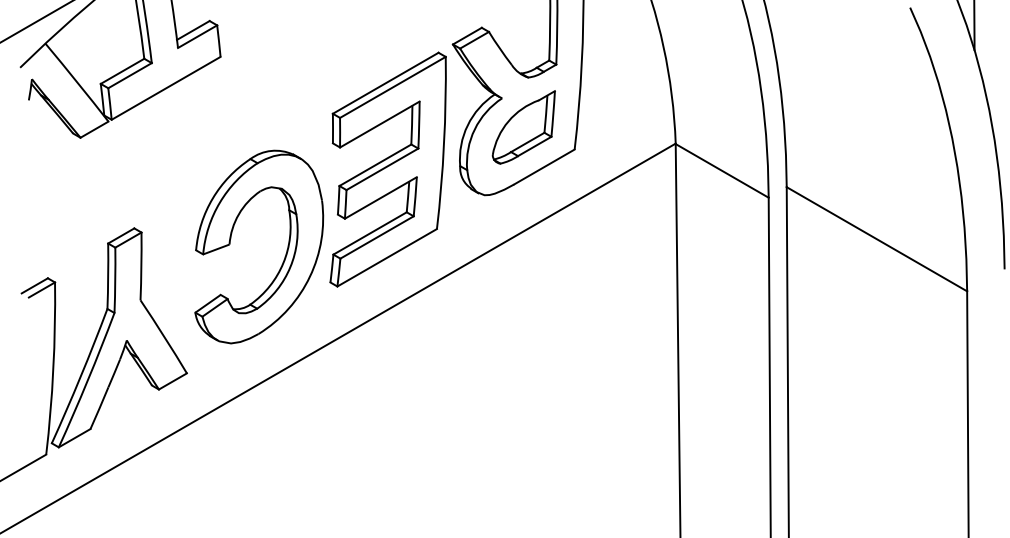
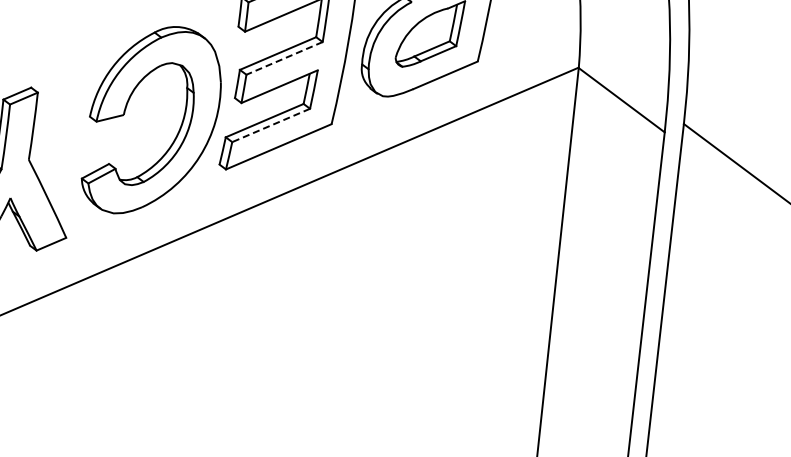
line: (382, 169) -> (284, 58), solid -> dashed
line: (376, 237) -> (270, 125), solid -> dashed

